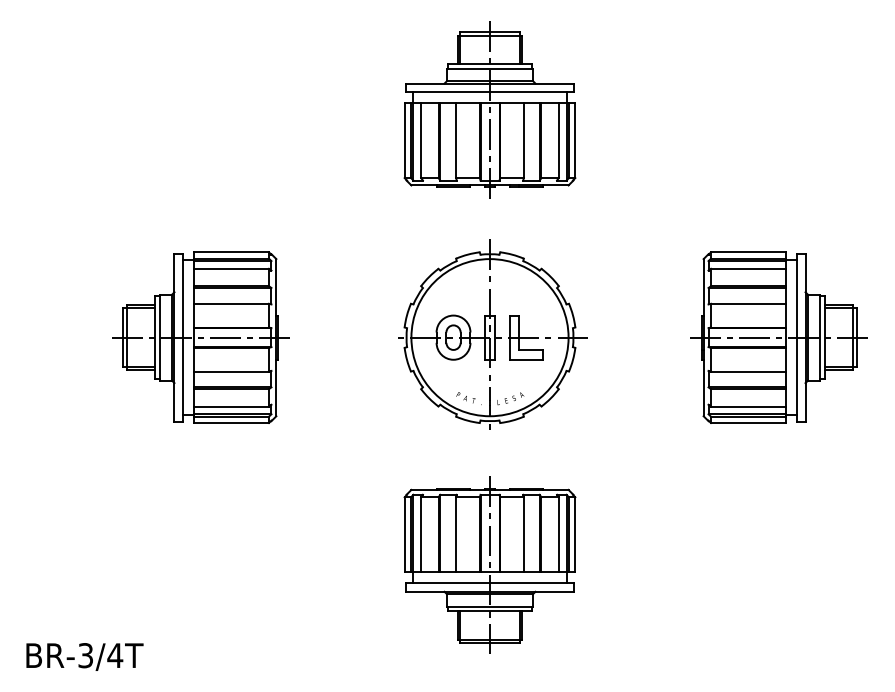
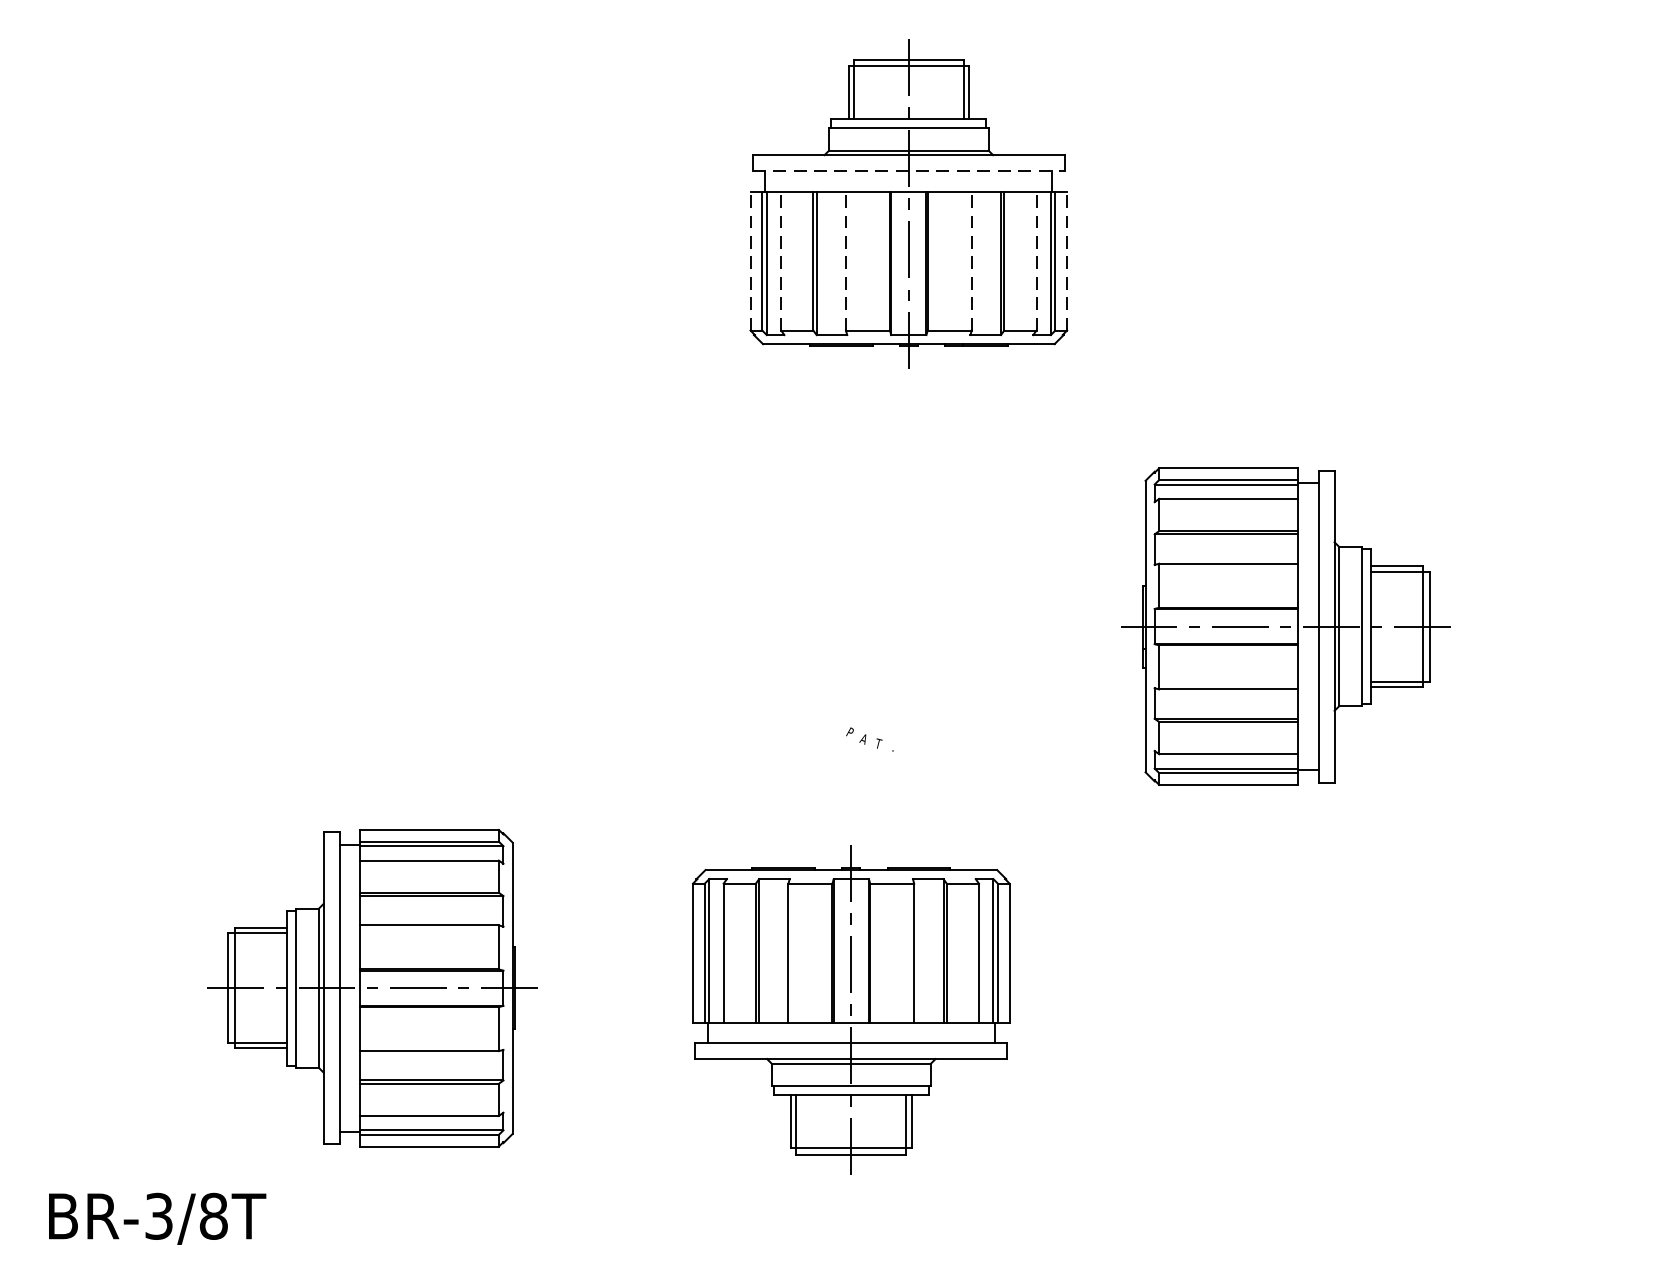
line: (490, 92) -> (909, 171), solid -> dashed
line: (404, 140) -> (750, 260), solid -> dashed
line: (421, 140) -> (781, 260), solid -> dashed
line: (456, 140) -> (846, 260), solid -> dashed
line: (523, 140) -> (970, 260), solid -> dashed
line: (558, 140) -> (1035, 260), solid -> dashed
line: (575, 140) -> (1067, 260), solid -> dashed
part: (492, 334) -> (913, 620), removed
part: (200, 337) -> (371, 987), moved
part: (778, 337) -> (1284, 626), moved
part: (489, 564) -> (850, 1008), moved
text: (115, 655) -> (214, 1216), BR-3/4T -> BR-3/8T

